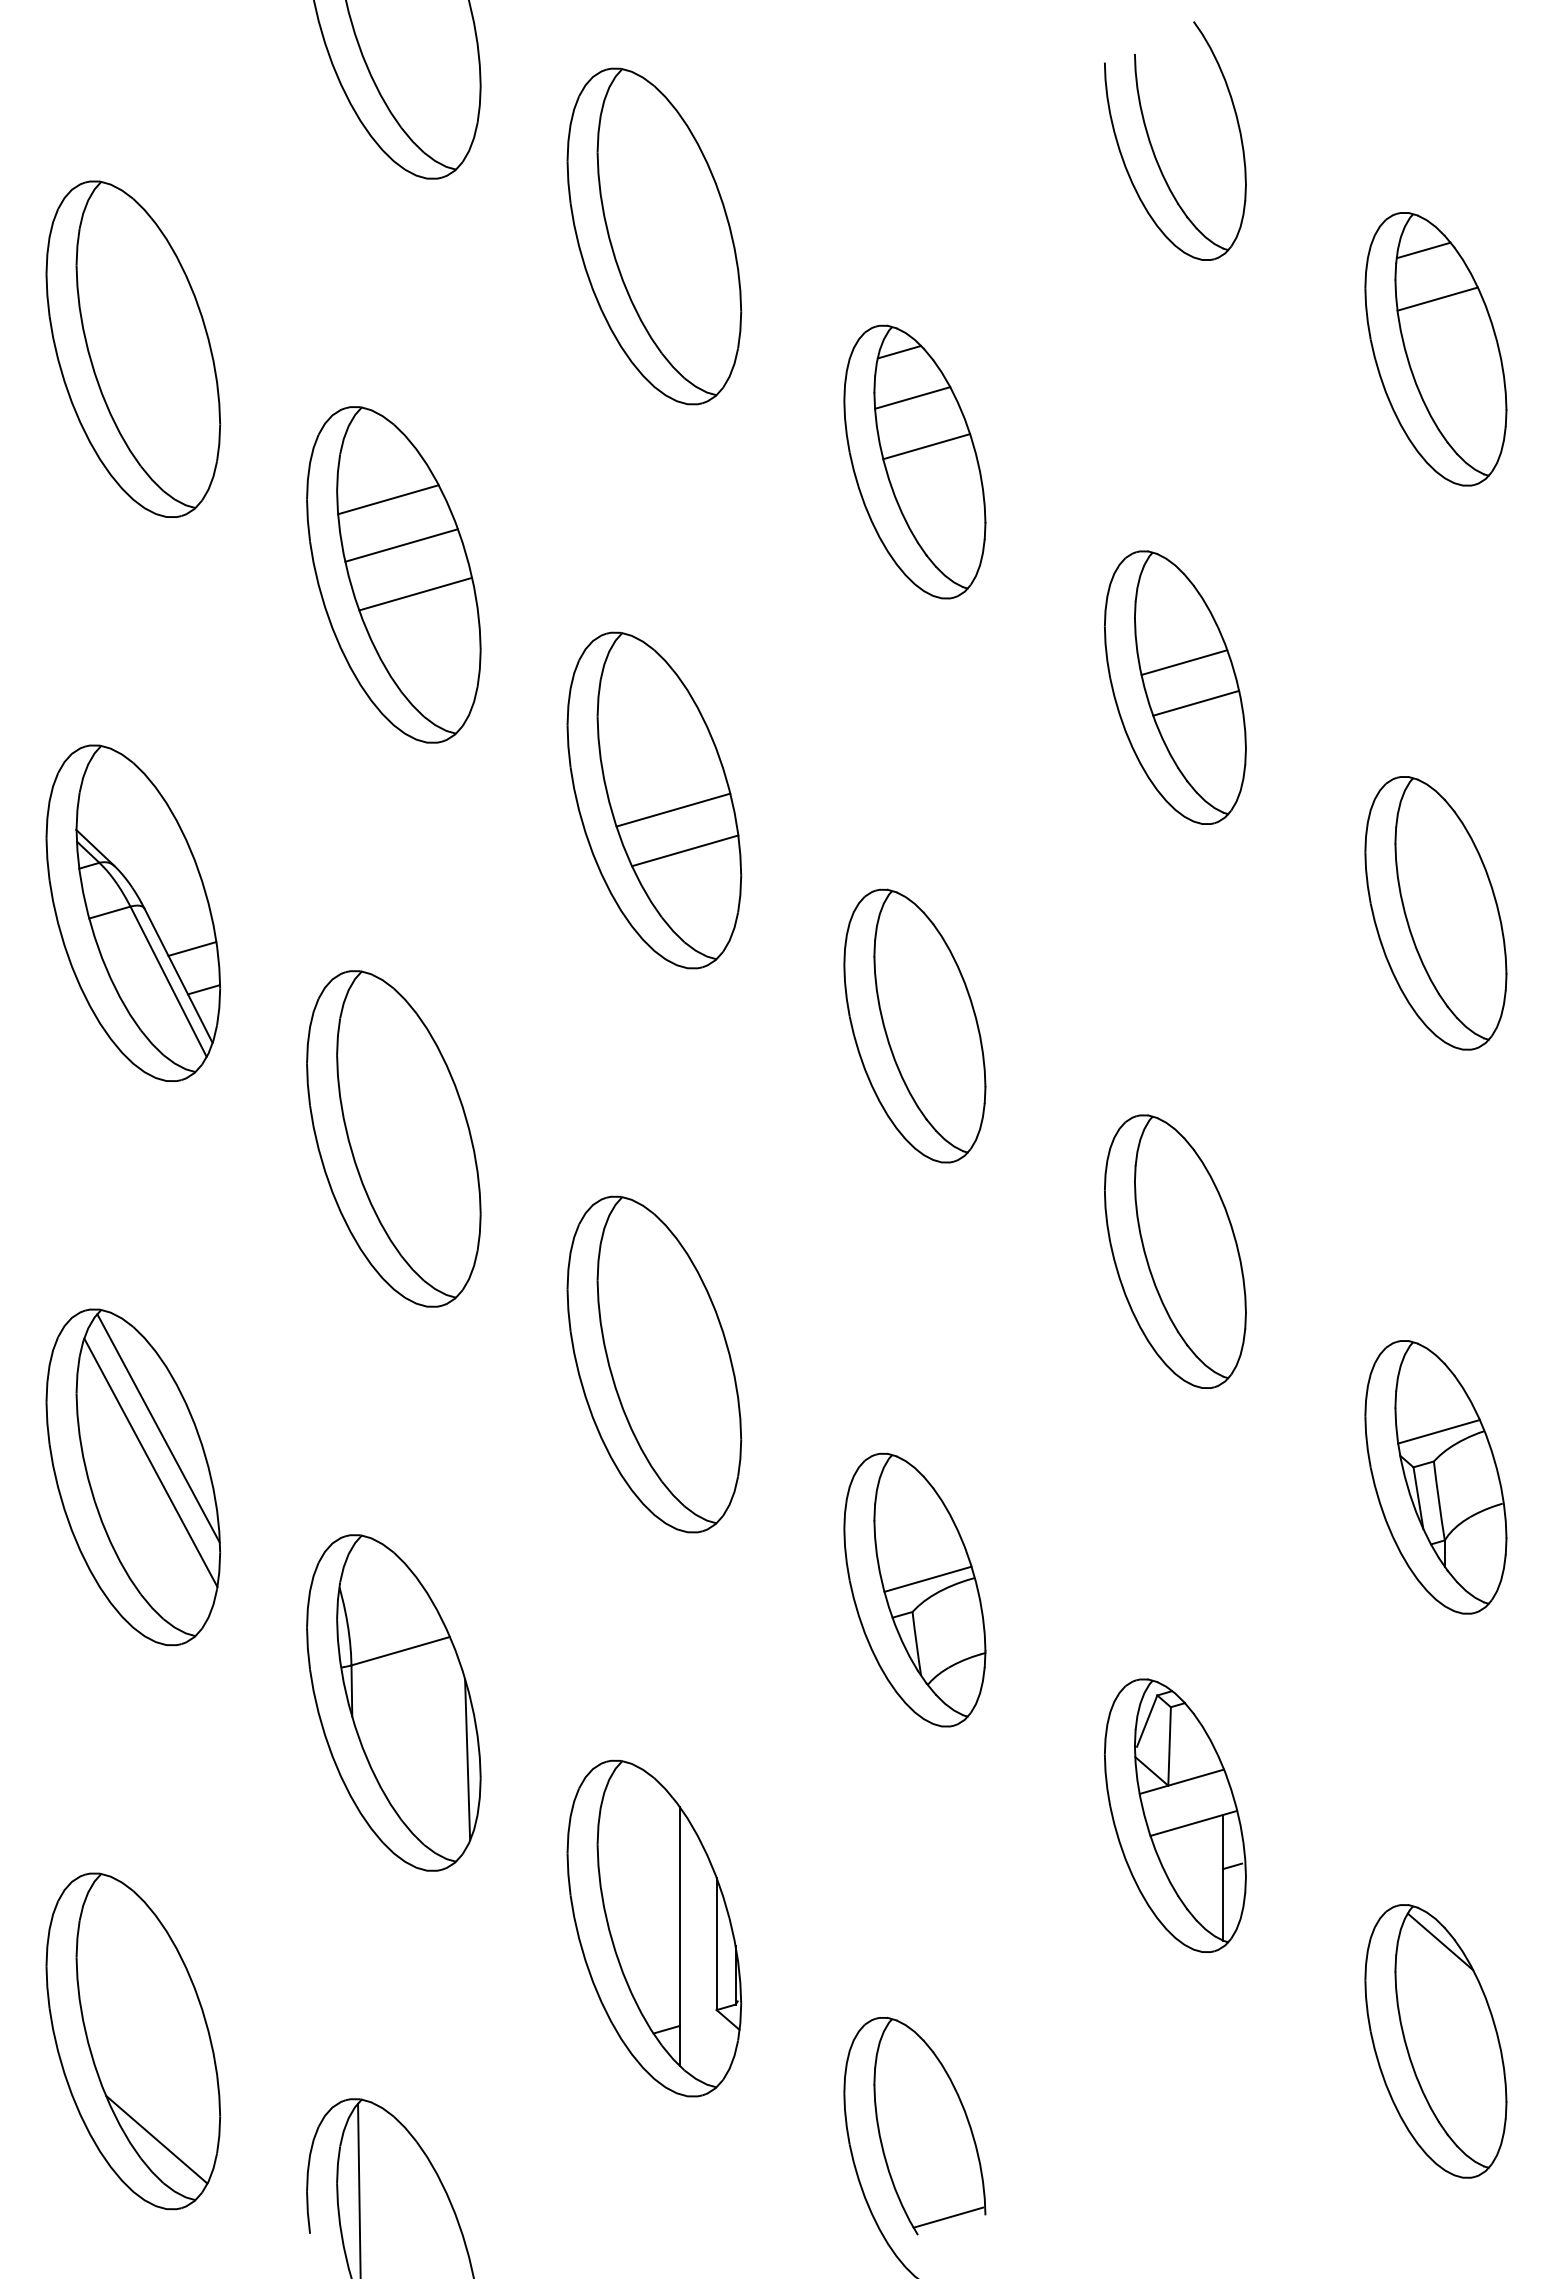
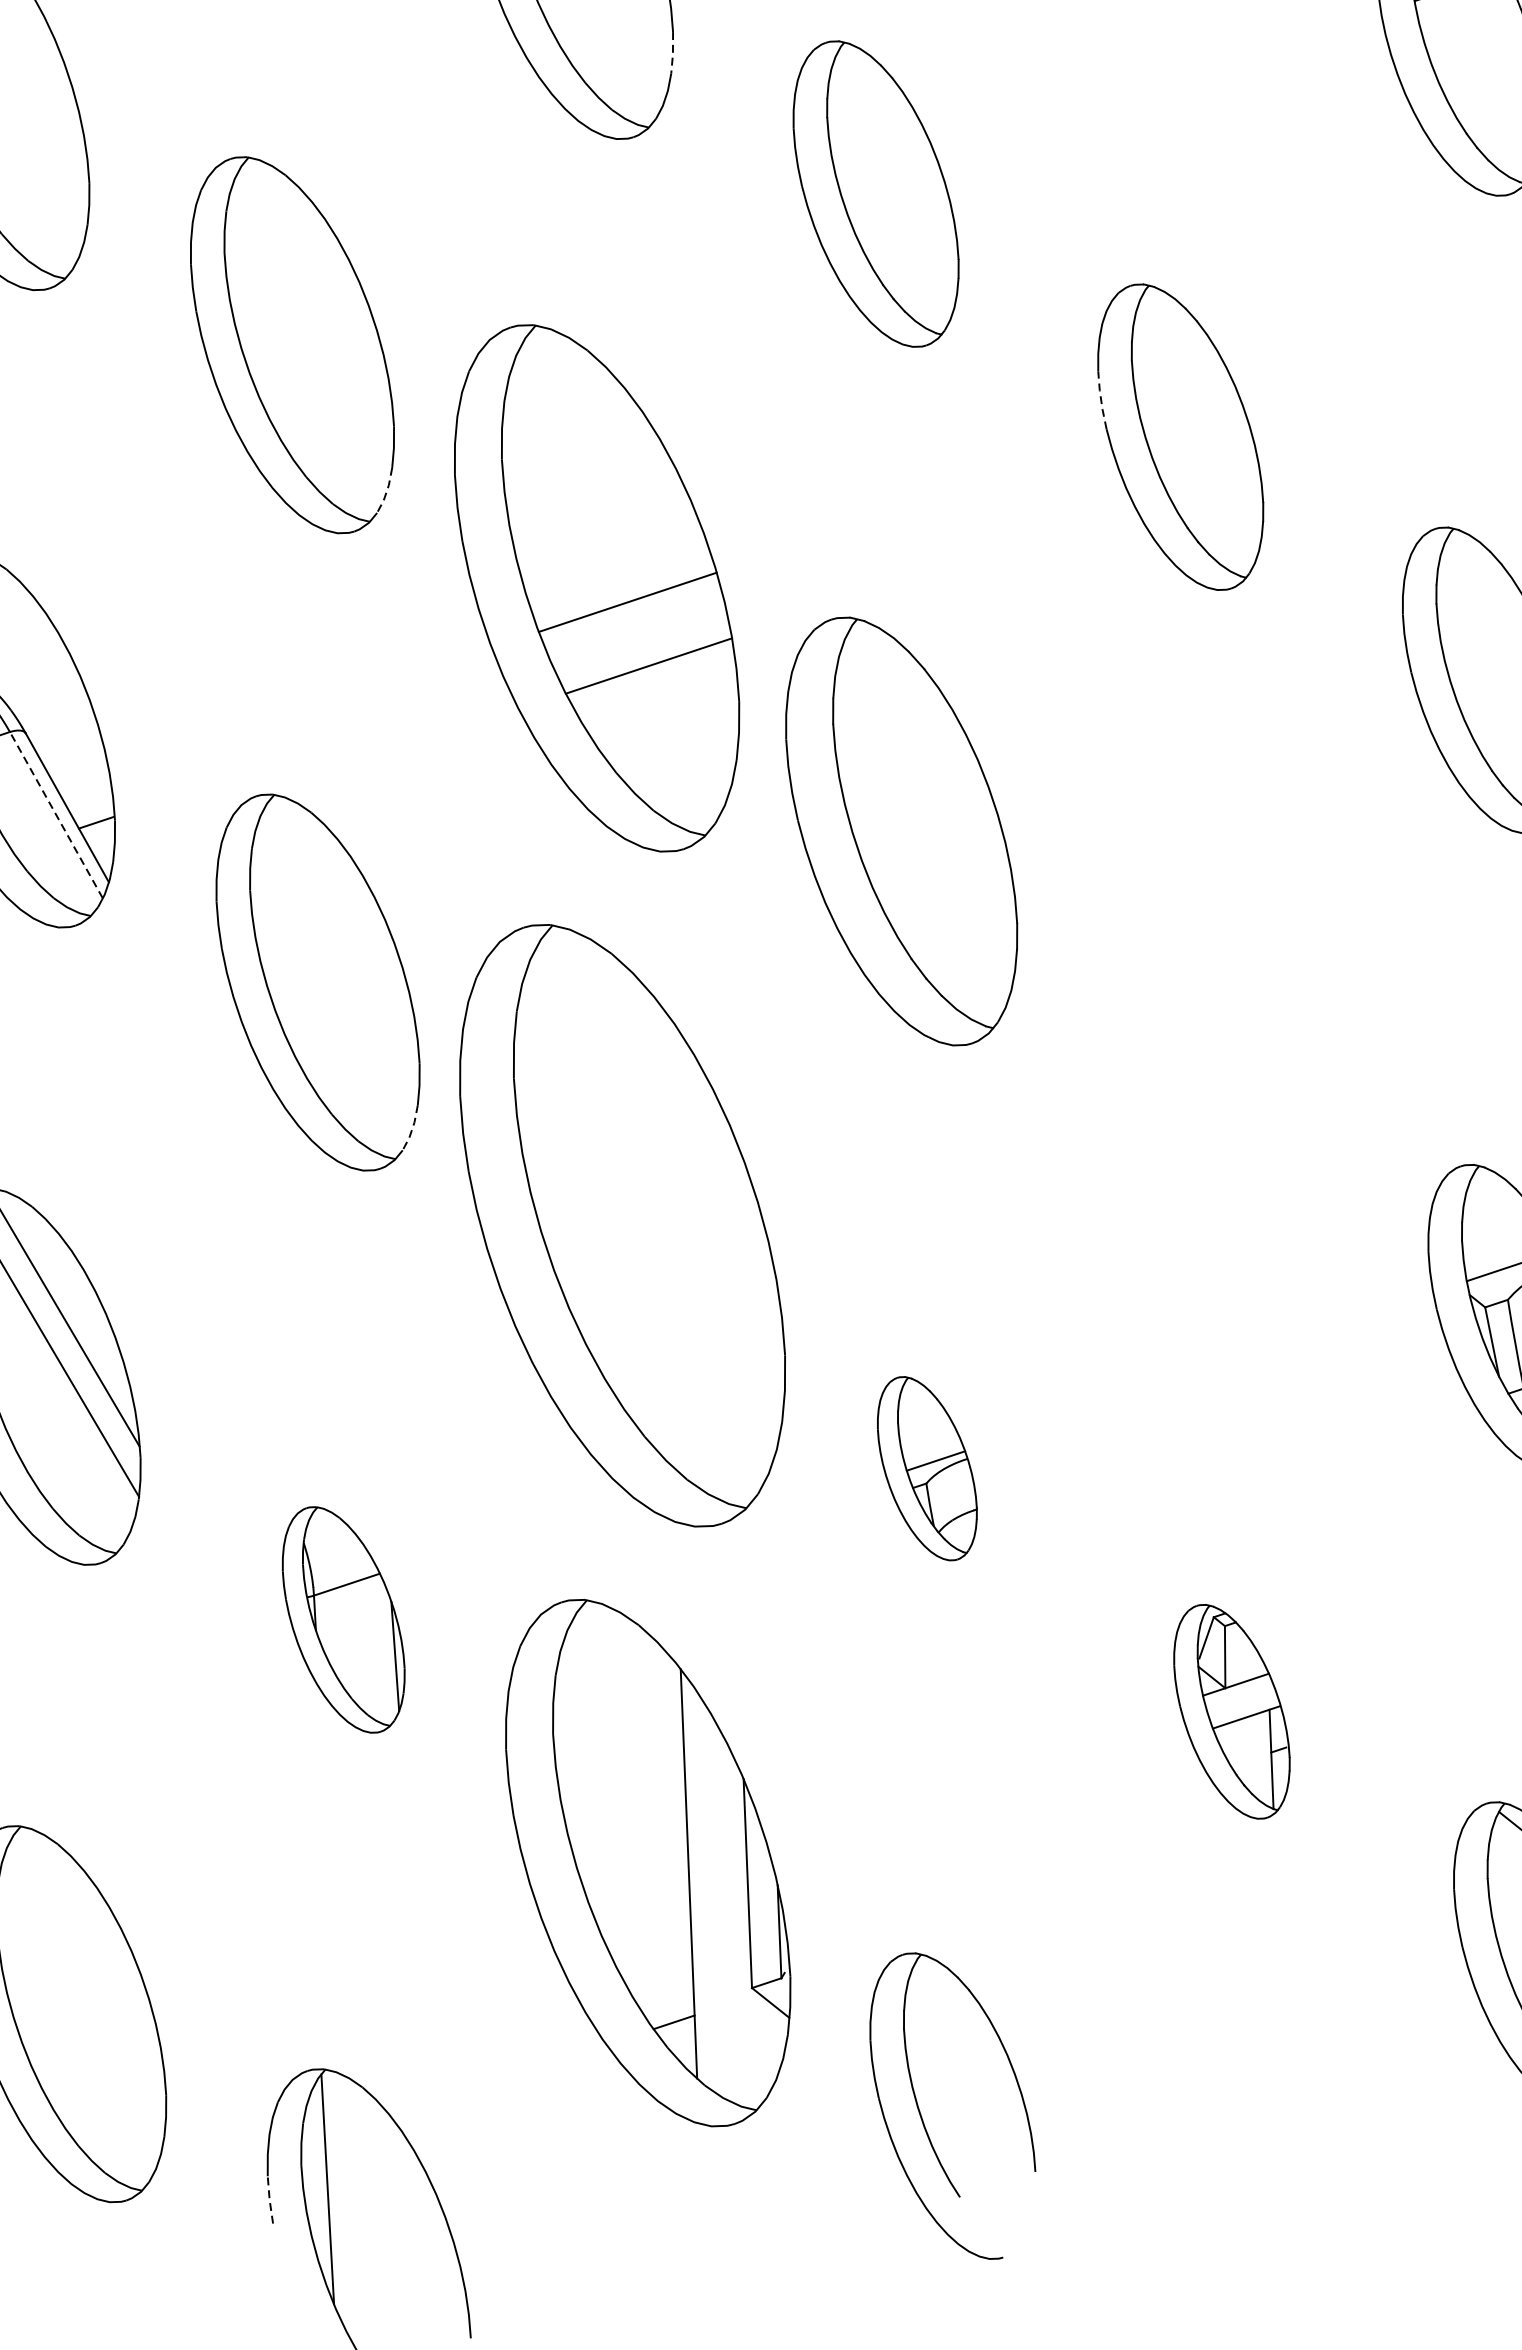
line: (740, 331) -> (673, 54), solid -> dashed
line: (899, 351) -> (853, 69), removed
line: (912, 397) -> (870, 121), removed
line: (926, 446) -> (888, 175), removed
line: (388, 499) -> (283, 260), removed
line: (401, 545) -> (299, 311), removed
line: (415, 593) -> (317, 365), removed
line: (1106, 652) -> (1101, 400), solid -> dashed
line: (1184, 662) -> (1189, 408), removed
line: (1196, 702) -> (1205, 452), removed
line: (472, 707) -> (387, 491), solid -> dashed
part: (654, 800) -> (597, 588), size x1.4
line: (192, 948) -> (81, 776), removed
line: (168, 981) -> (56, 814), solid -> dashed
part: (914, 1025) -> (901, 830), size x1.4
part: (1175, 1251) -> (1206, 1074), removed
line: (472, 1271) -> (412, 1128), solid -> dashed
part: (654, 1364) -> (622, 1225), size x1.6
part: (914, 1589) -> (926, 1468), size x0.6
part: (393, 1702) -> (343, 1619), size x0.6
part: (1175, 1815) -> (1232, 1711), size x0.7
part: (654, 1928) -> (648, 1862), size x1.4
line: (156, 2139) -> (95, 2123), removed
line: (307, 2212) -> (269, 2199), solid -> dashed
line: (948, 2217) -> (993, 2176), removed

